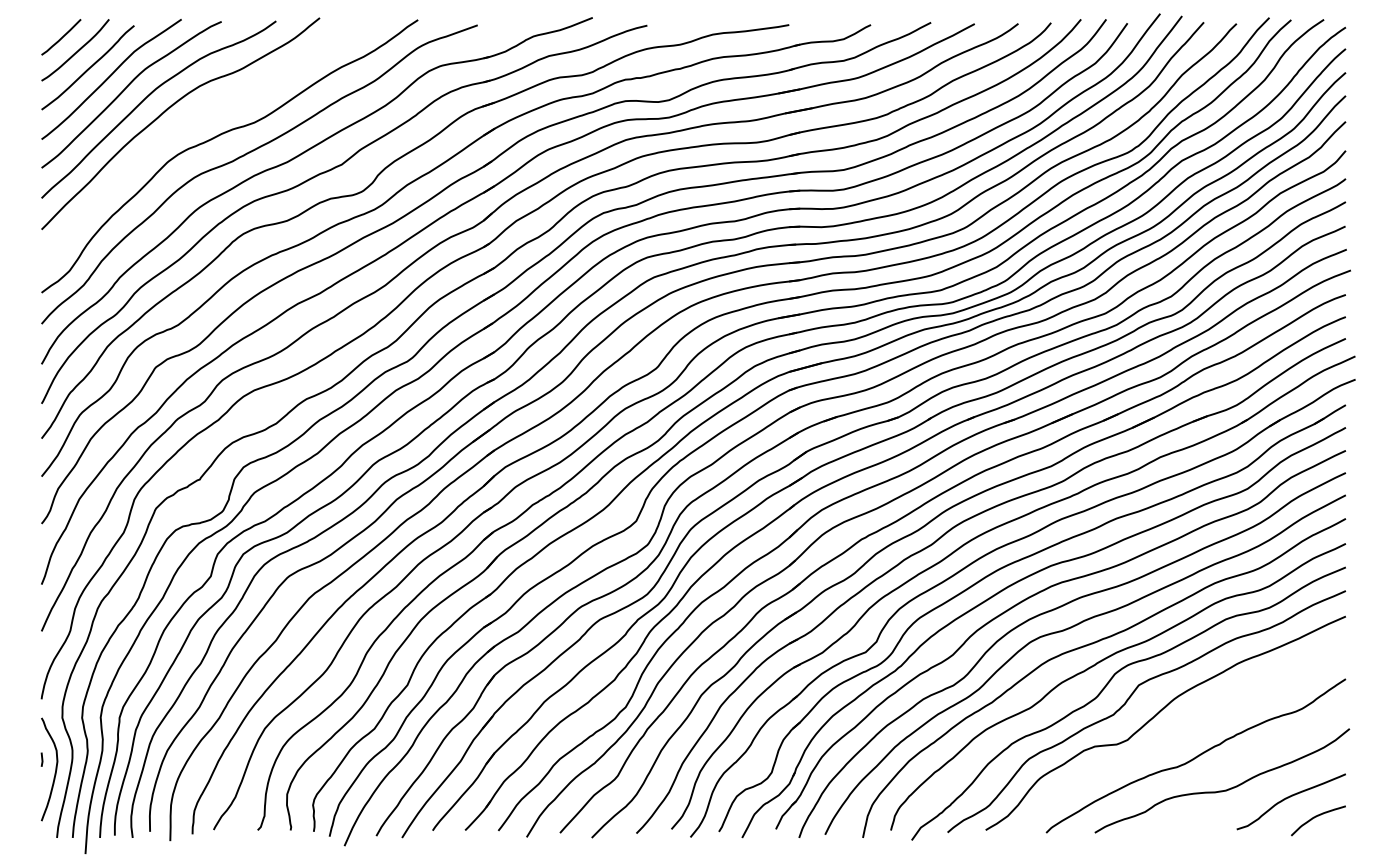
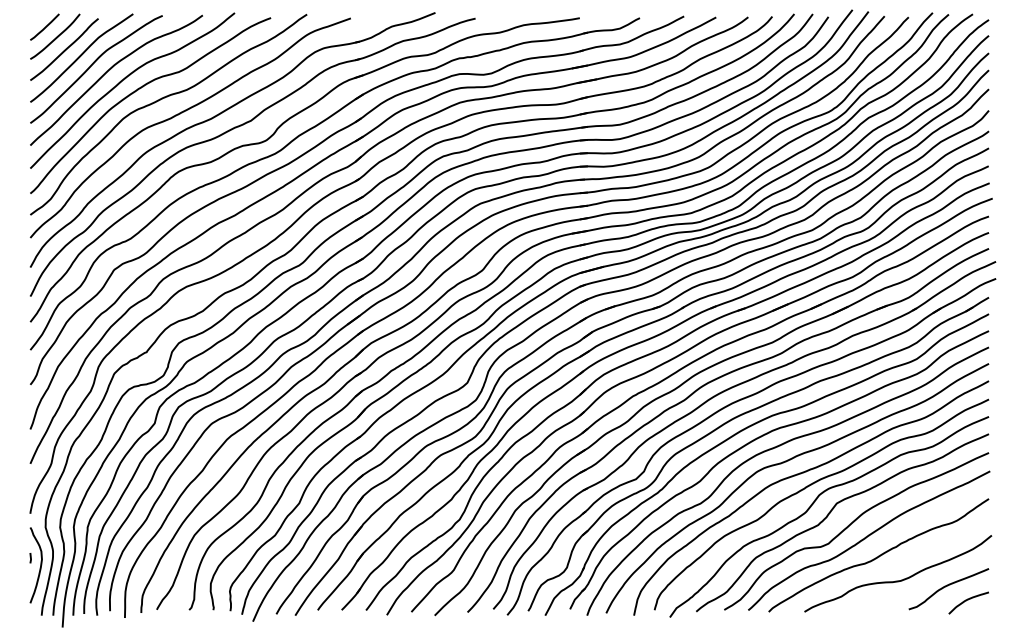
curve: (189, 122) -> (139, 89), added
curve: (1179, 732) -> (866, 538), added

